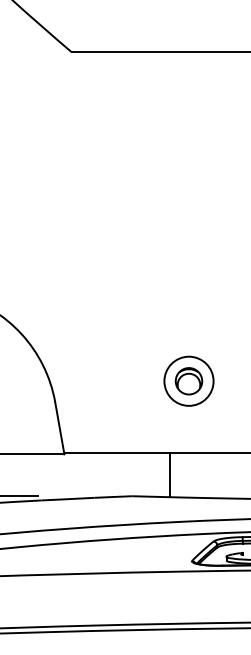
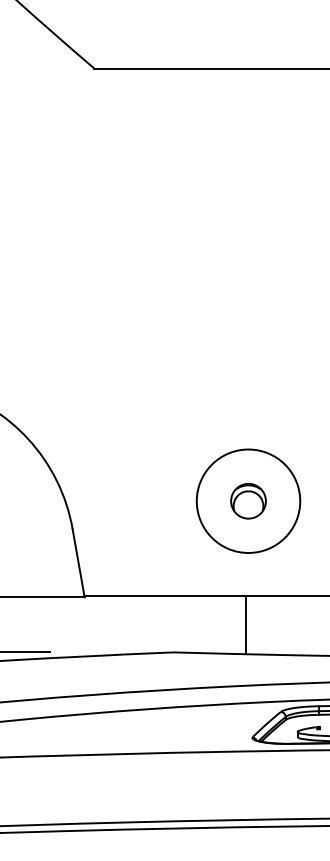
circle: (188, 380) -> (247, 500), size x1.6
line: (170, 475) -> (246, 625), moved

